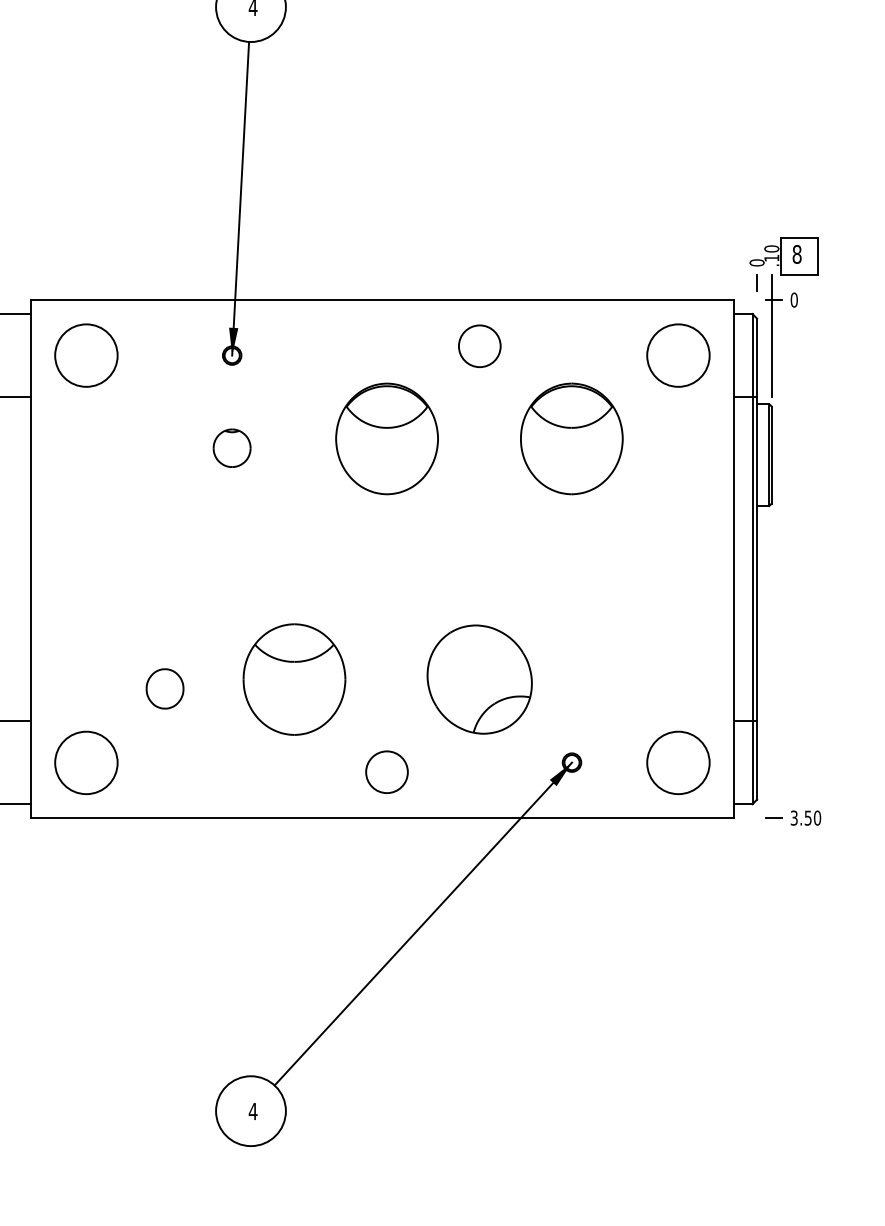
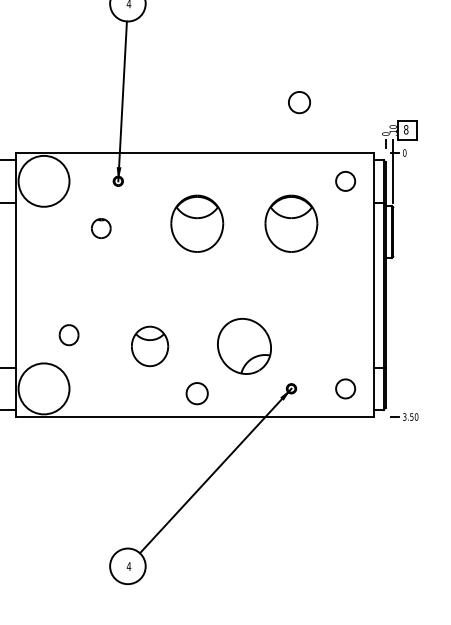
circle: (479, 346) -> (299, 102), moved
circle: (85, 355) -> (43, 181), size x1.6
circle: (677, 355) -> (345, 181), size x0.6
part: (232, 448) -> (101, 228), moved
part: (293, 679) -> (149, 346), size x0.7
part: (163, 689) -> (68, 335), moved
circle: (85, 762) -> (43, 388), size x1.6
circle: (677, 762) -> (345, 388), size x0.6

